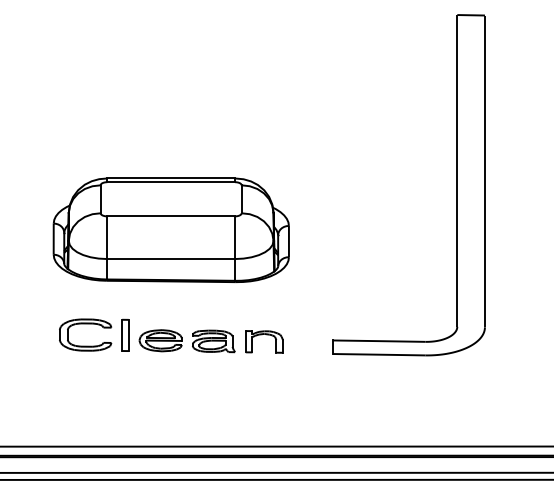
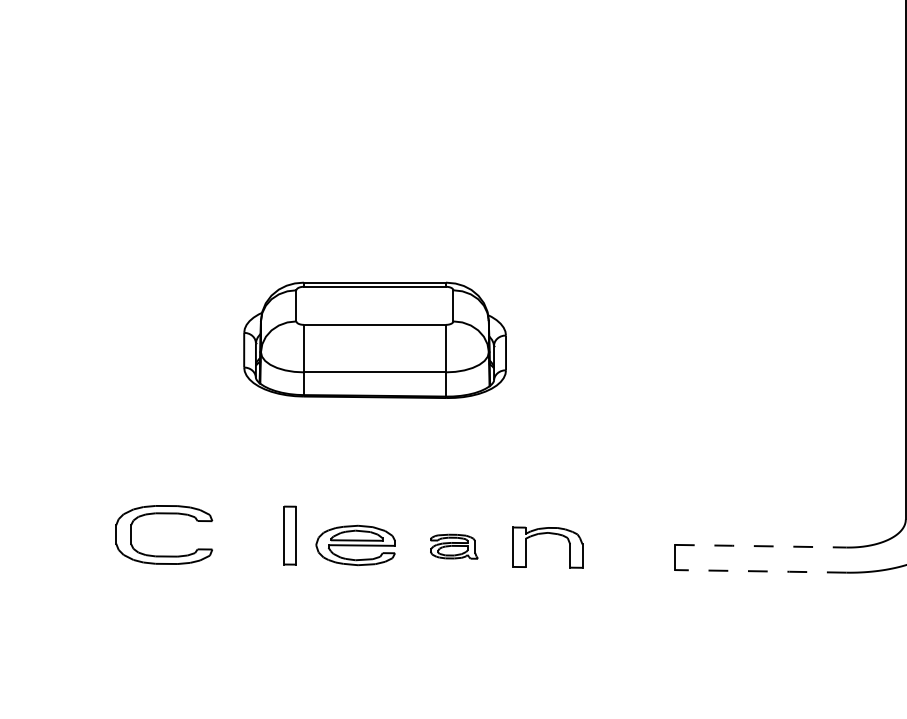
part: (170, 229) -> (373, 339), size x0.6
part: (85, 324) -> (164, 515), moved
part: (213, 341) -> (453, 546), size x0.6
line: (379, 341) -> (761, 546), solid -> dashed
line: (378, 354) -> (759, 570), solid -> dashed

